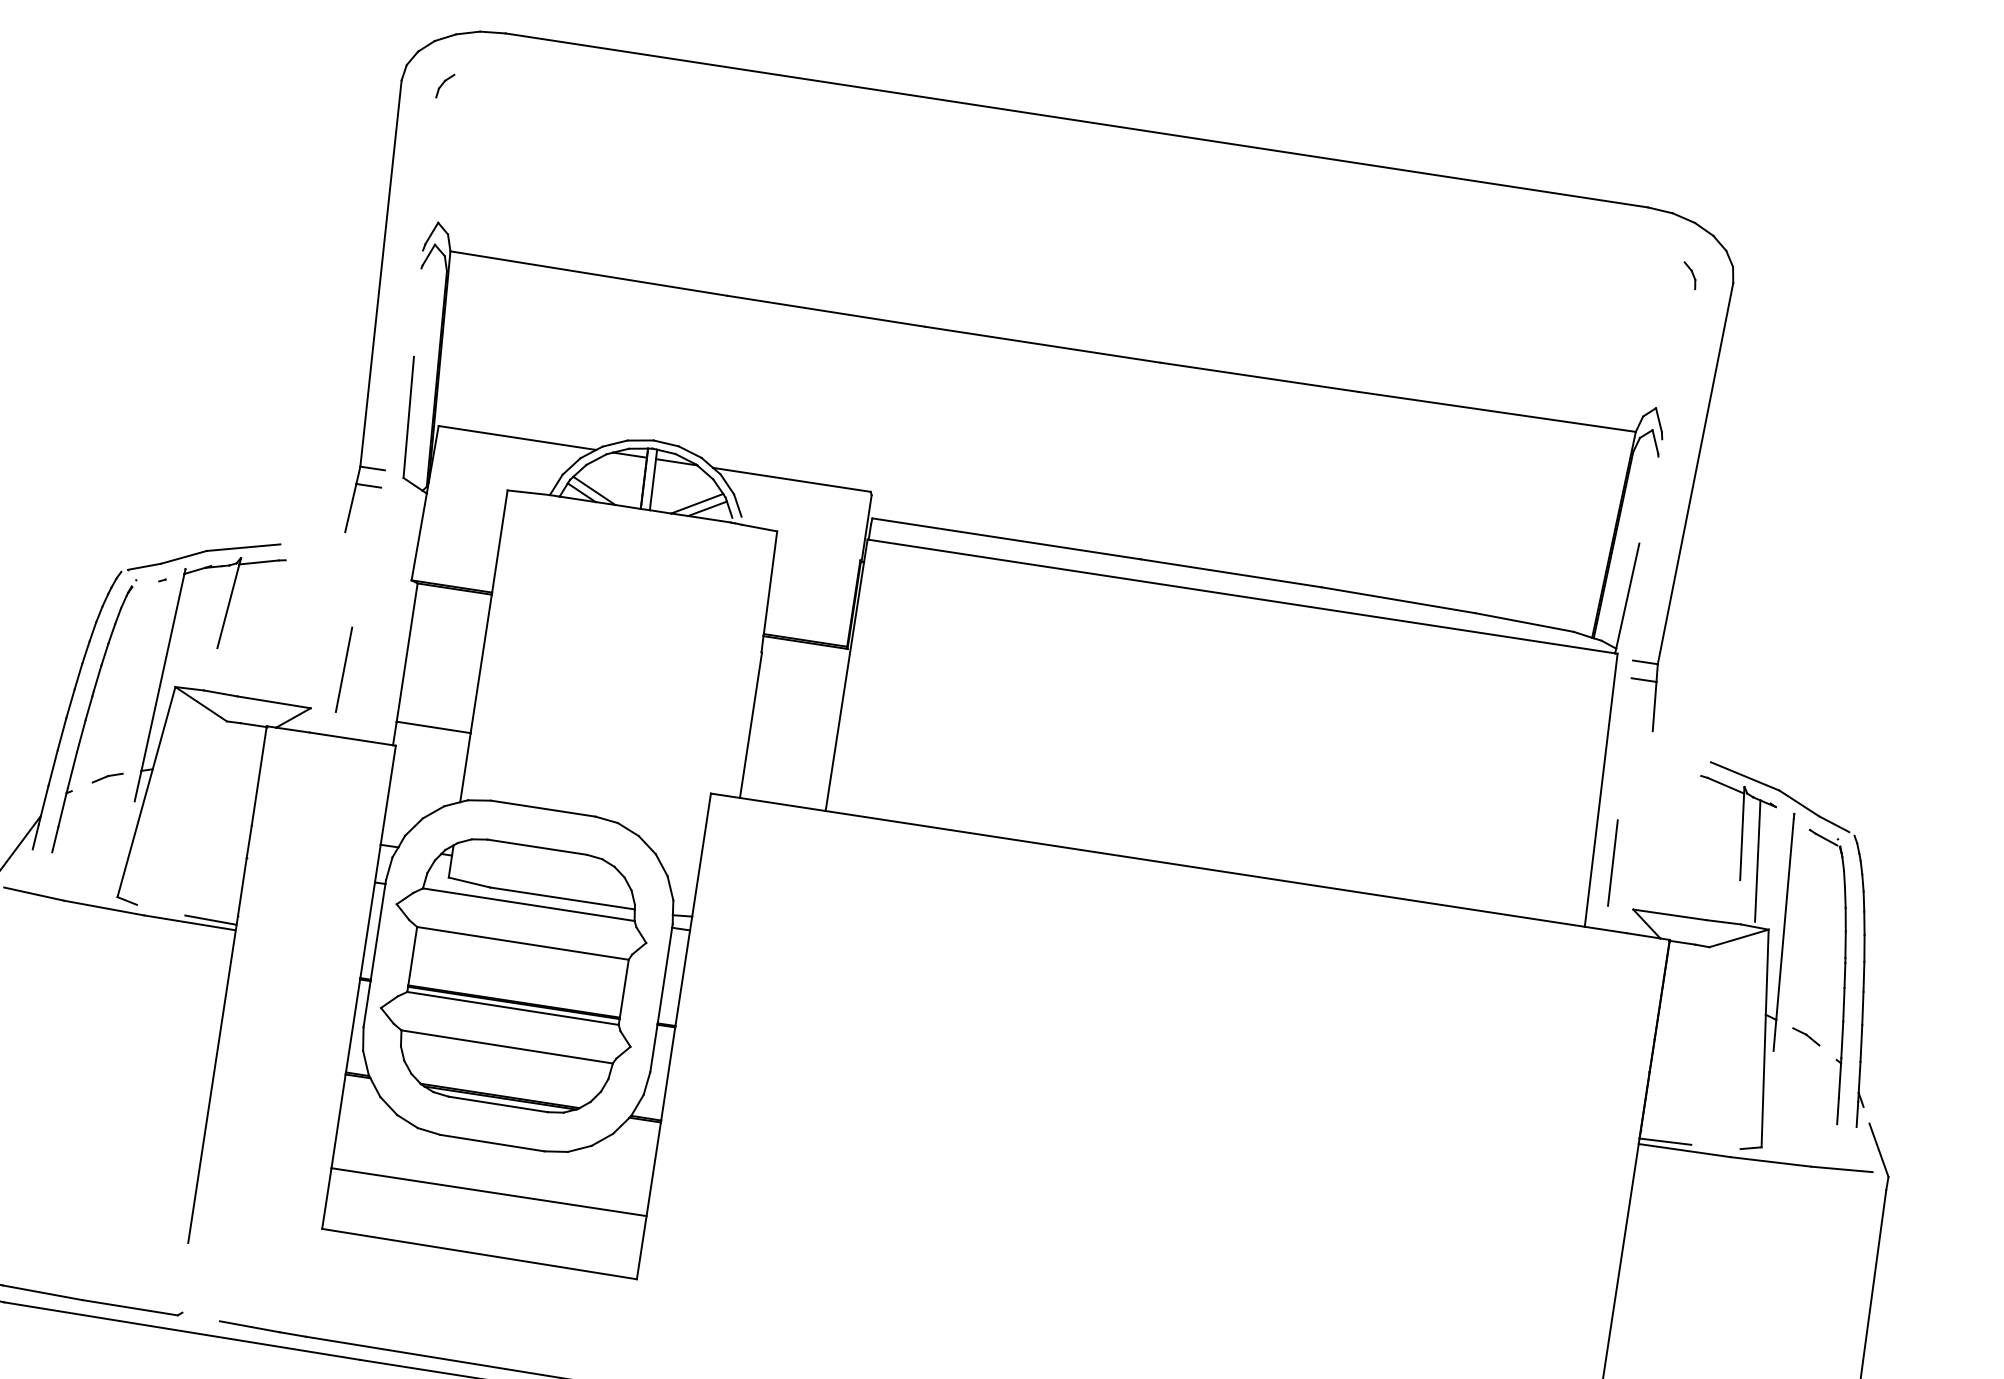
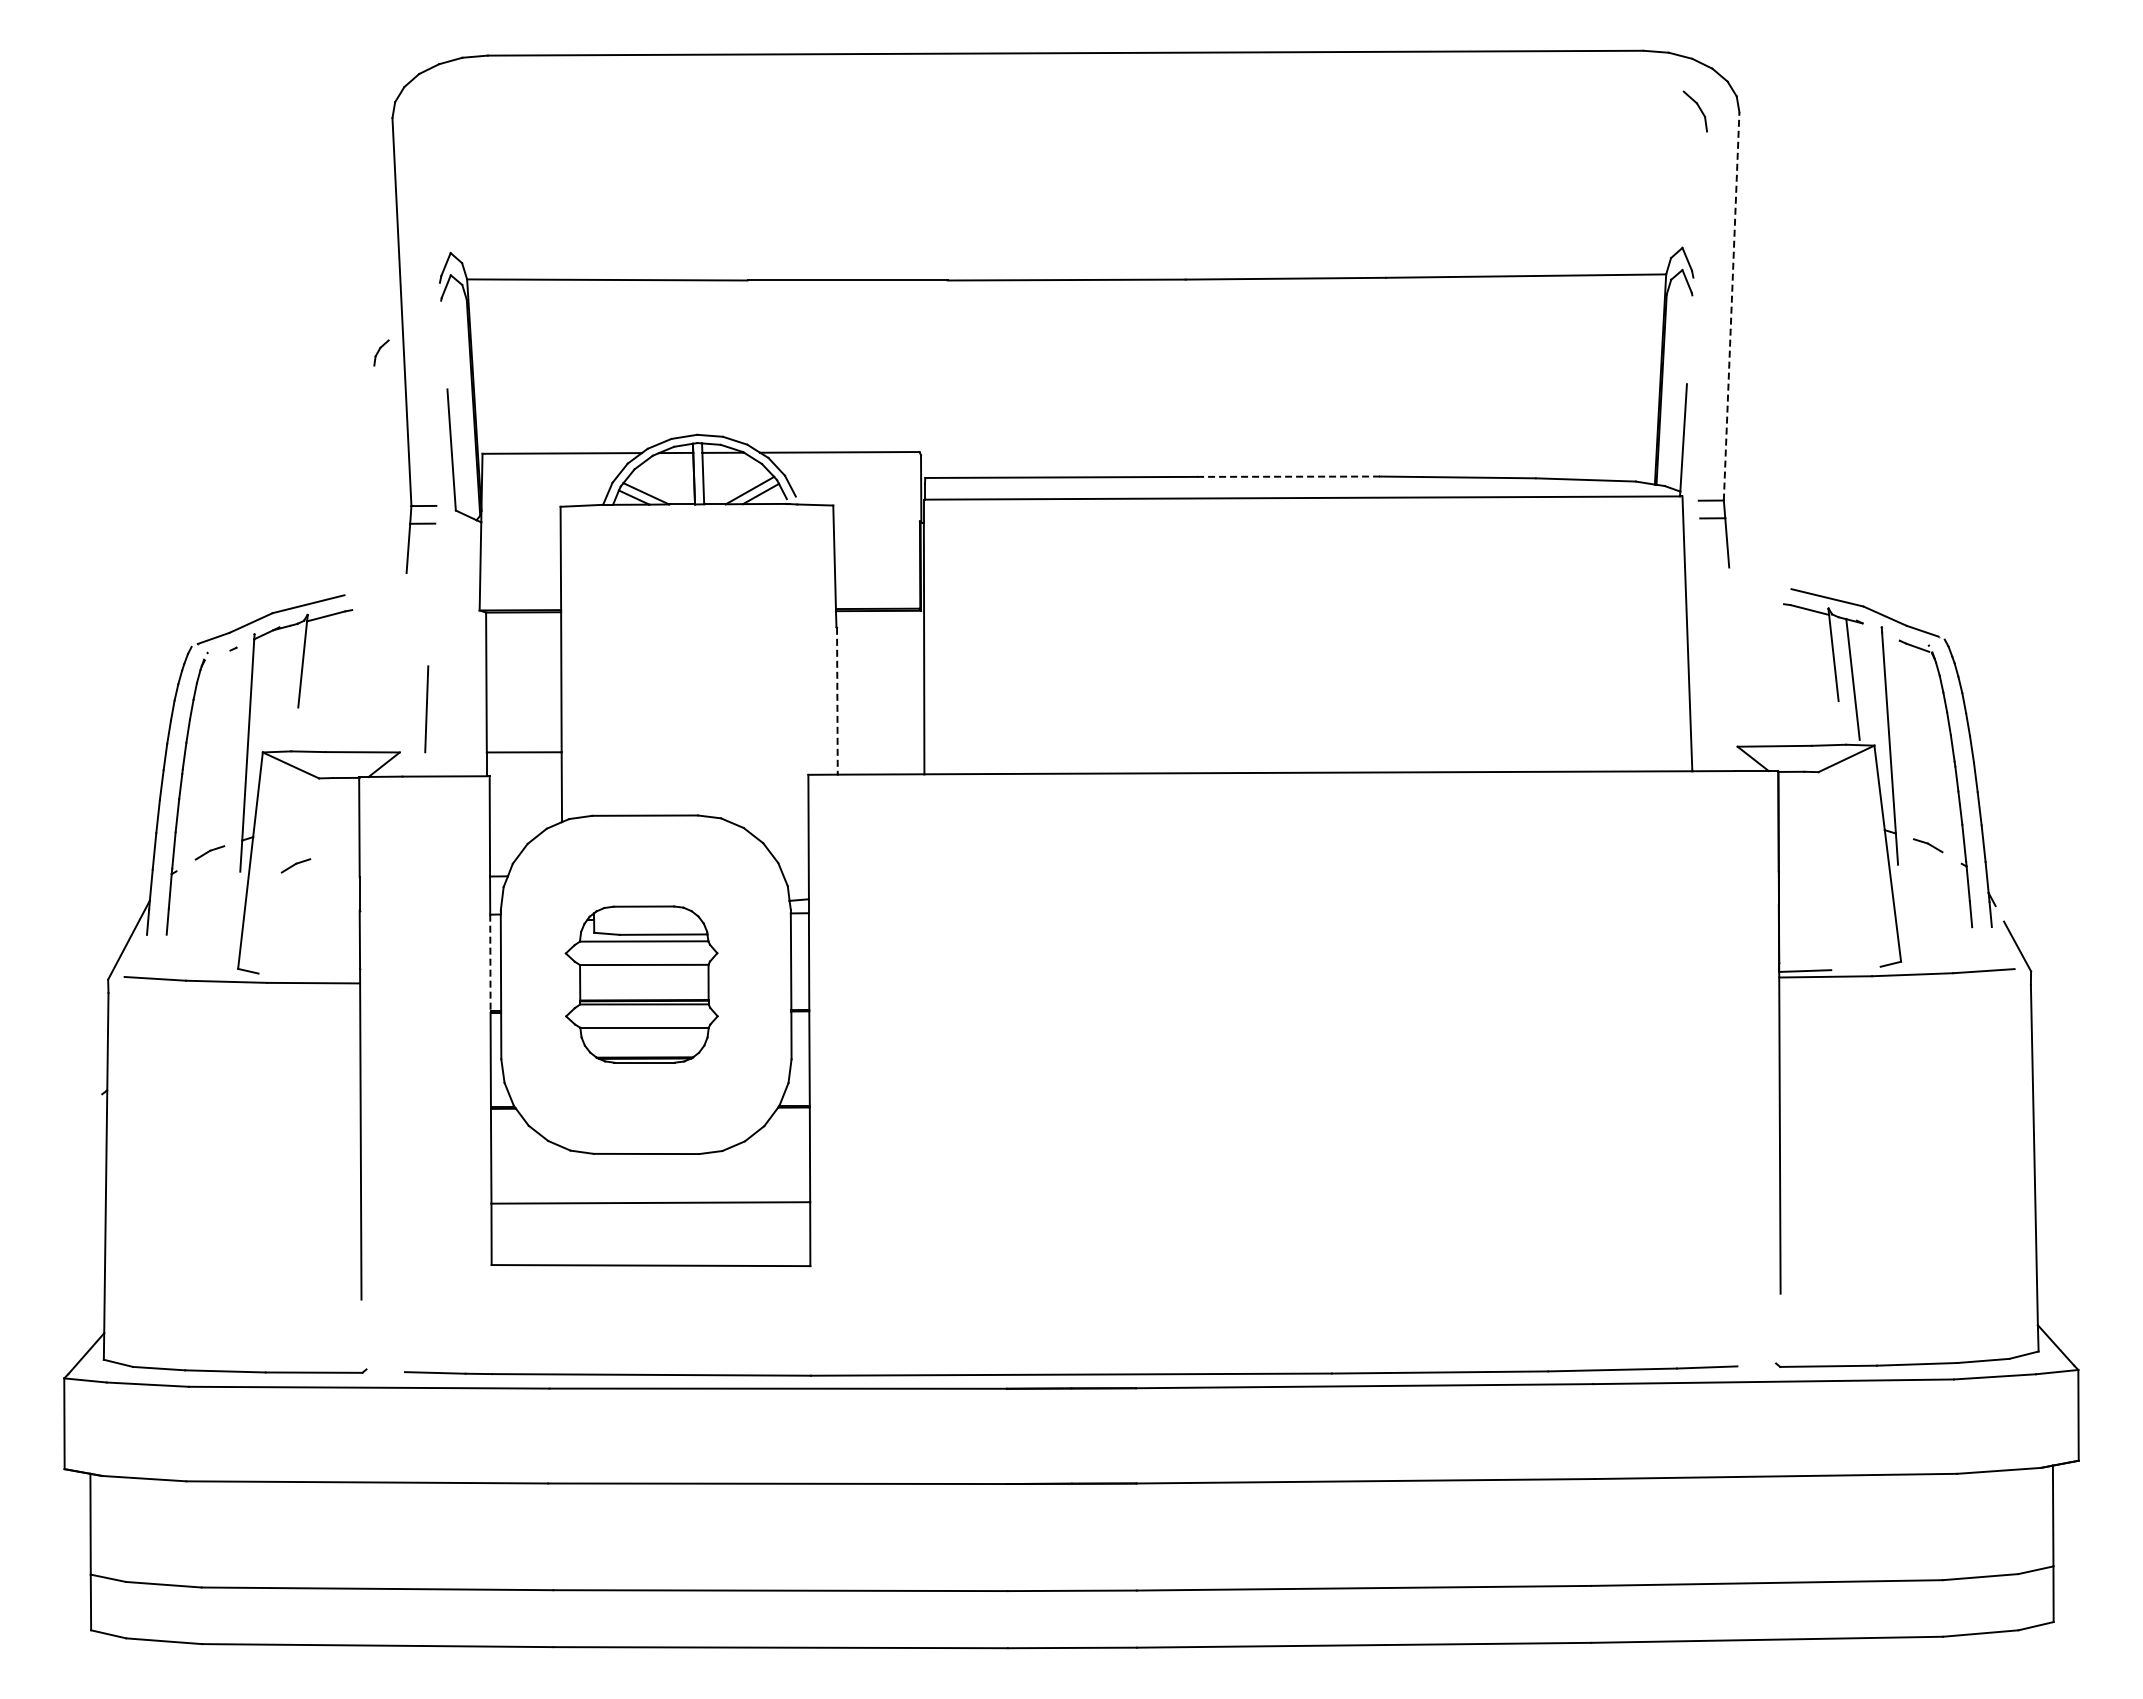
part: (445, 85) -> (381, 352), moved
part: (1690, 275) -> (1695, 111), size x1.6
line: (1695, 472) -> (1731, 305), solid -> dashed
line: (1232, 573) -> (1289, 476), solid -> dashed
line: (751, 725) -> (837, 701), solid -> dashed
part: (190, 803) -> (295, 865), added
line: (1613, 862) -> (1710, 703), removed
line: (210, 919) -> (333, 976), removed
line: (367, 930) -> (490, 963), solid -> dashed
part: (513, 974) -> (641, 984), size x0.6

